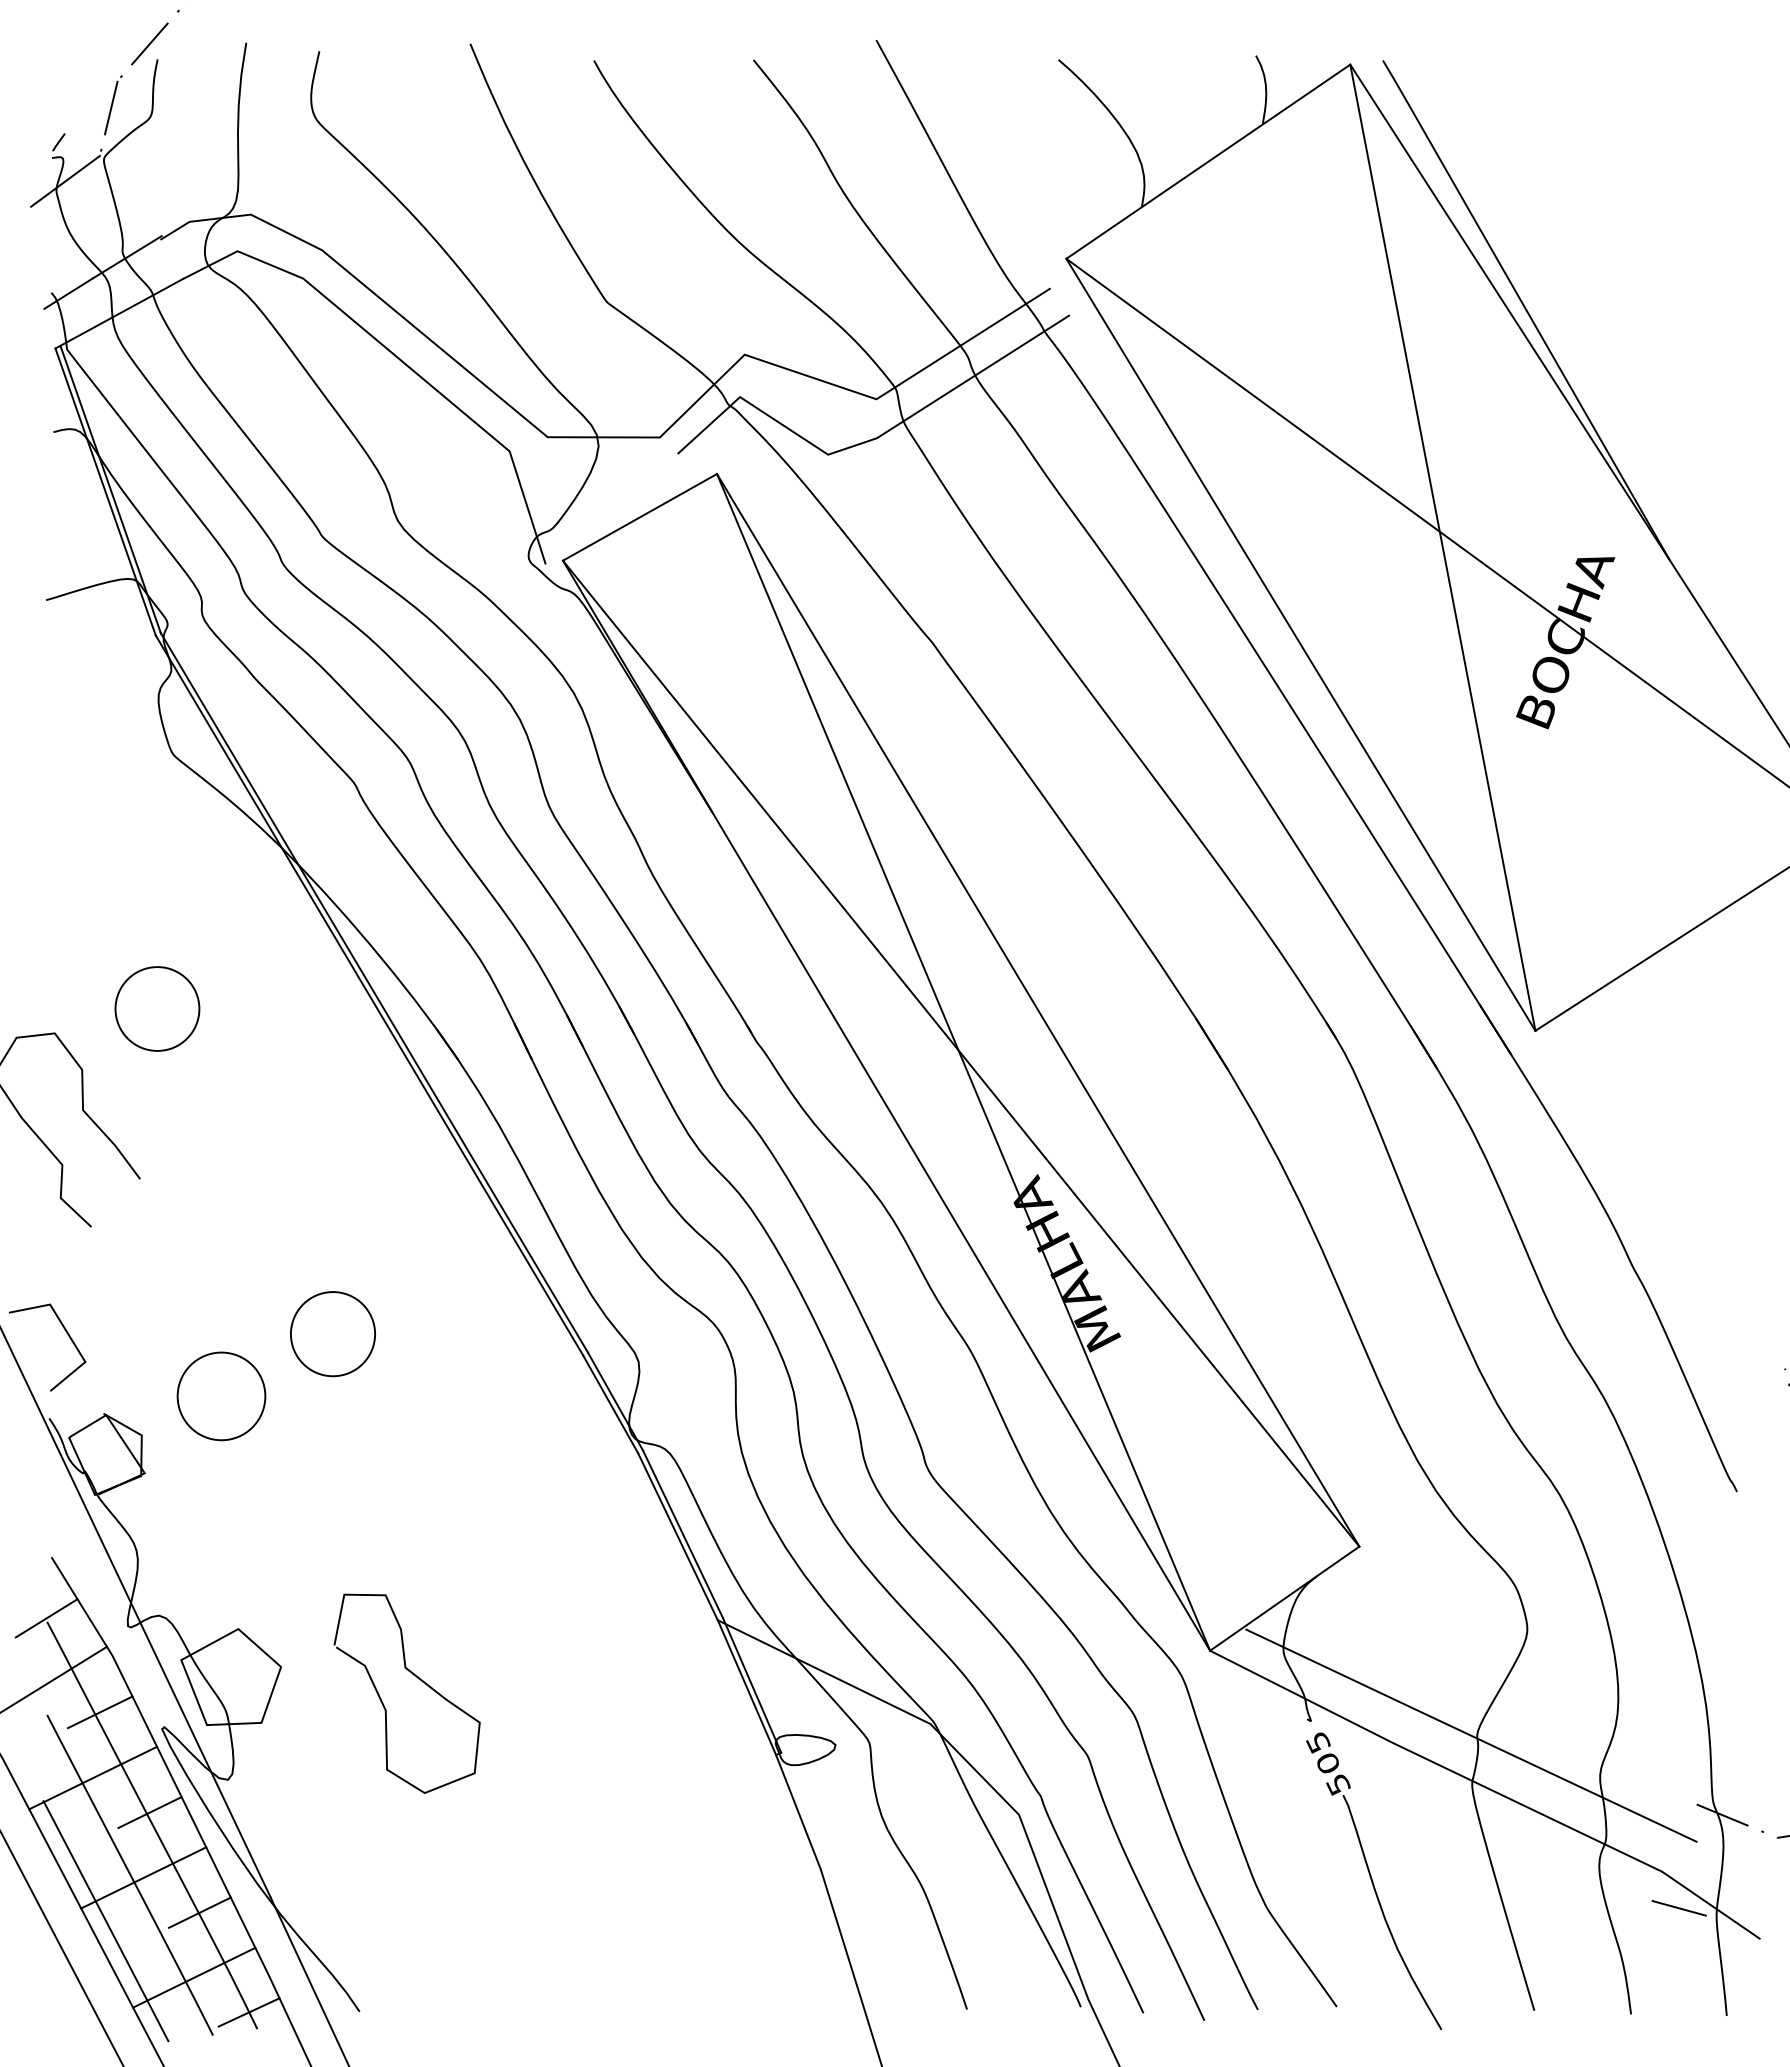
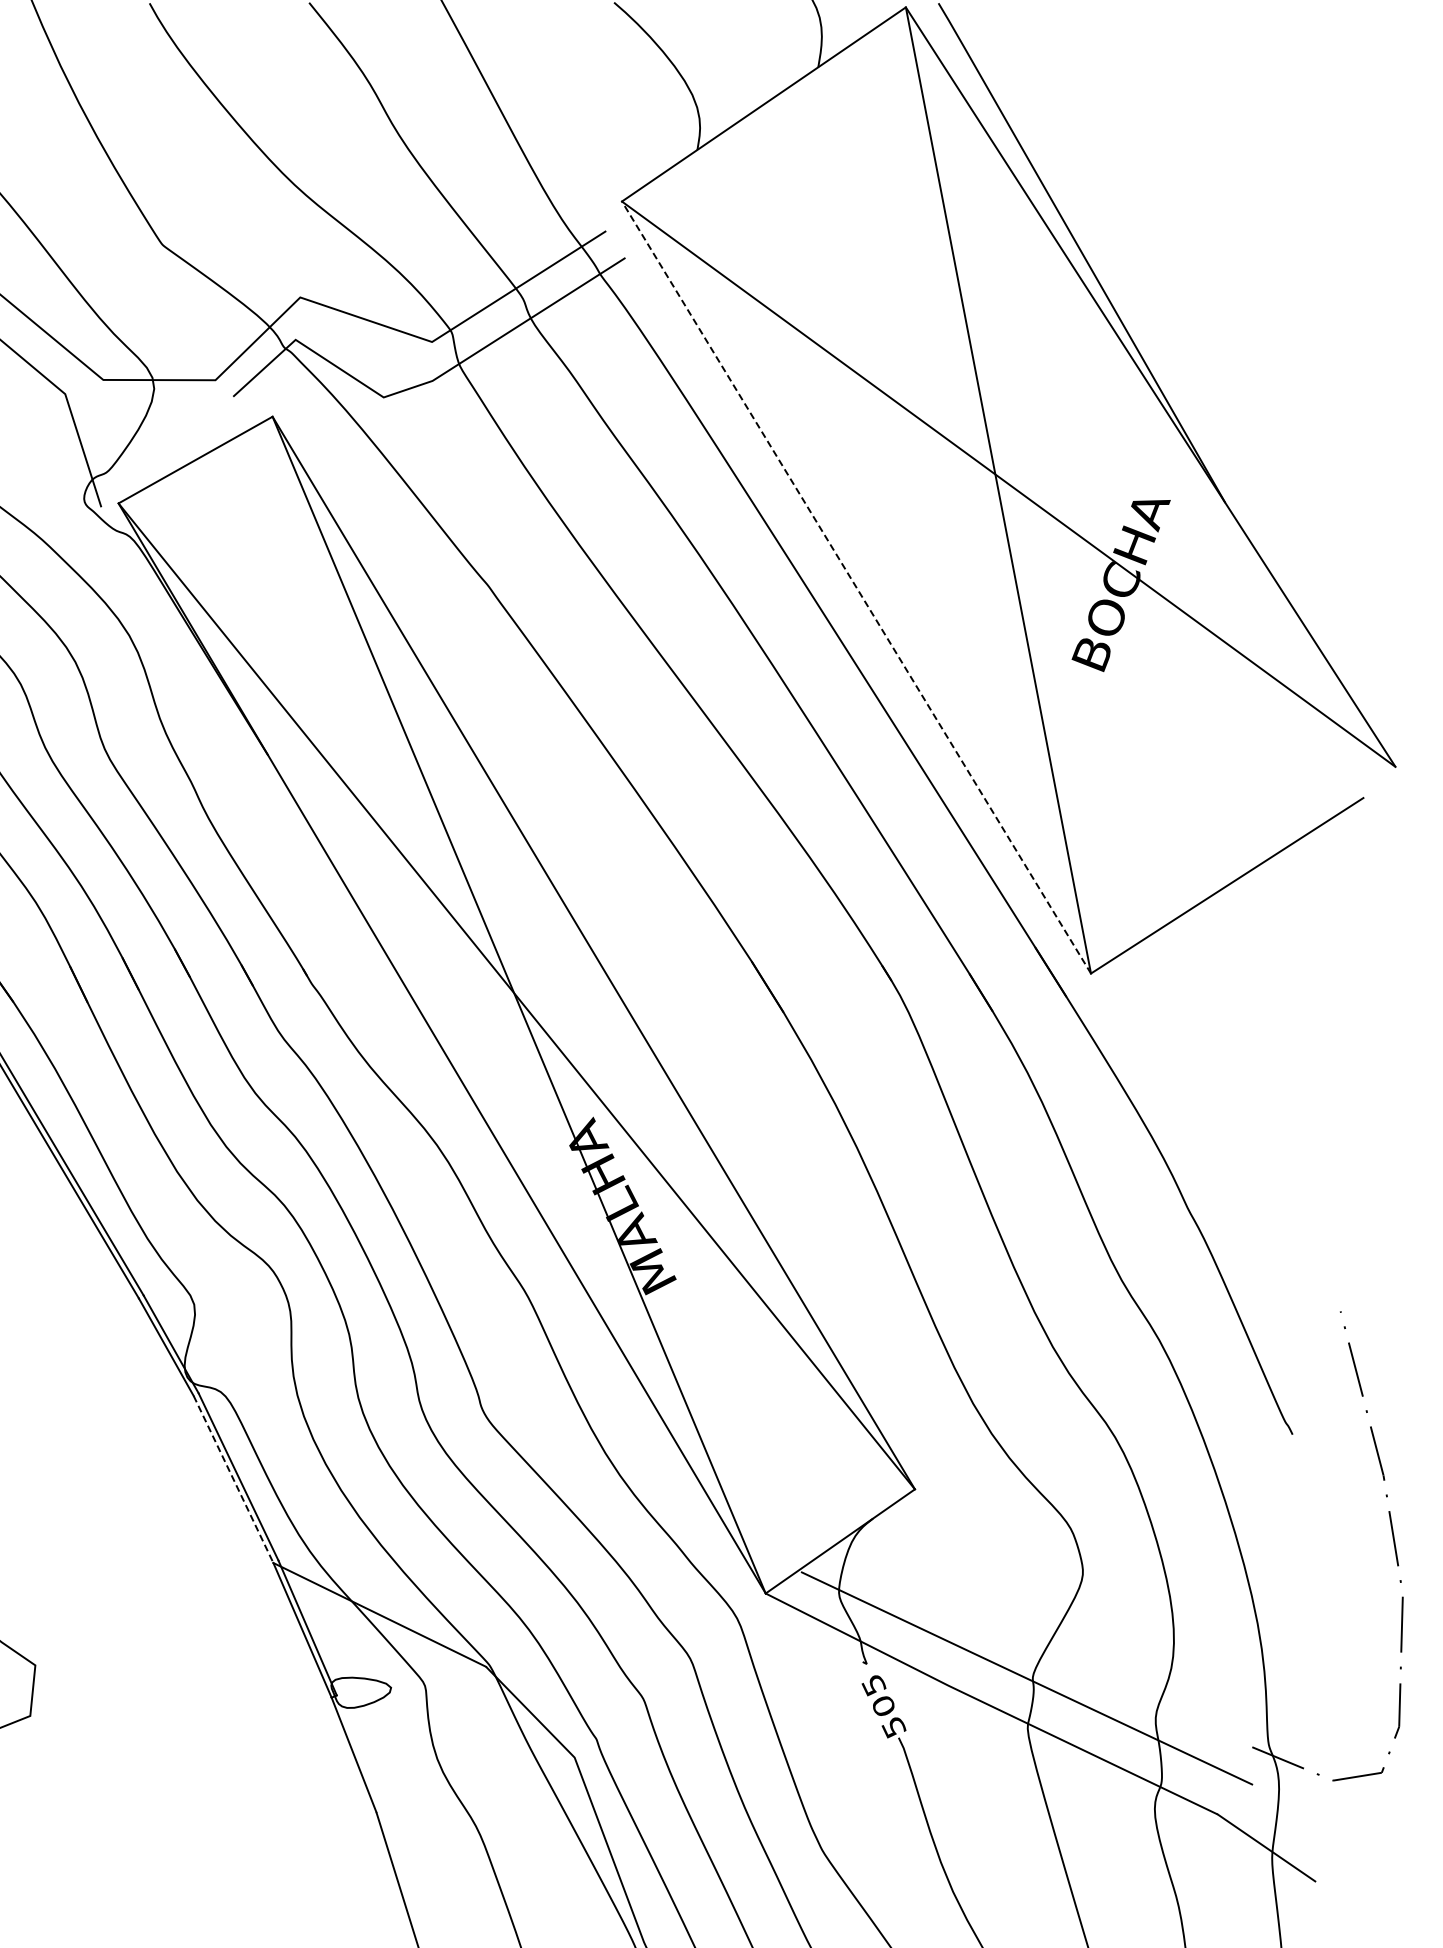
line: (1300, 644) -> (856, 587), solid -> dashed
line: (677, 1536) -> (233, 1479), solid -> dashed
line: (1678, 1908) -> (1234, 1851), removed

